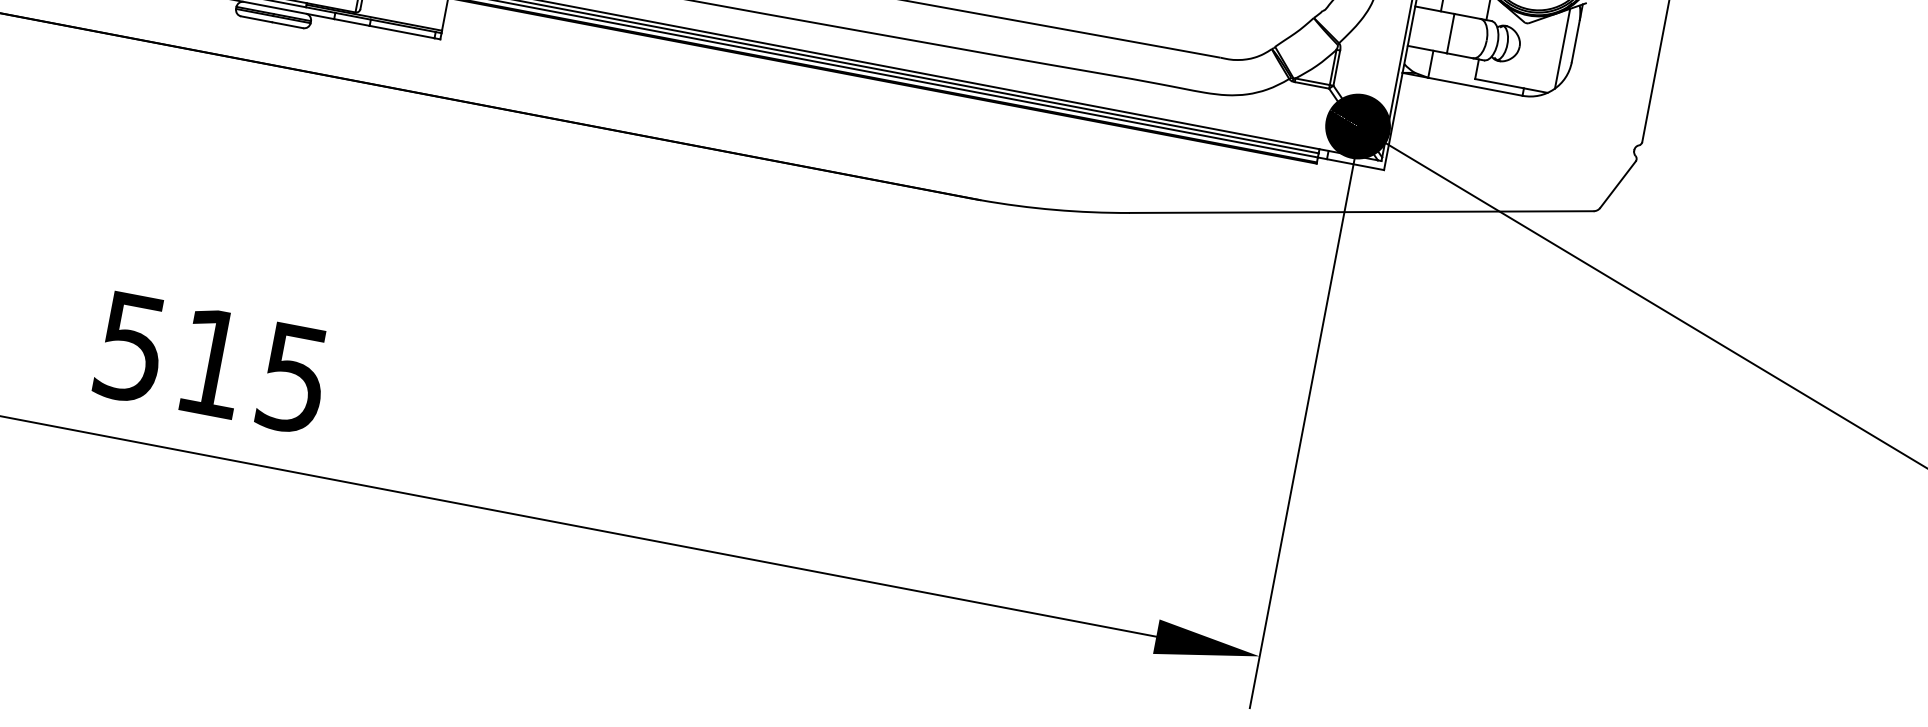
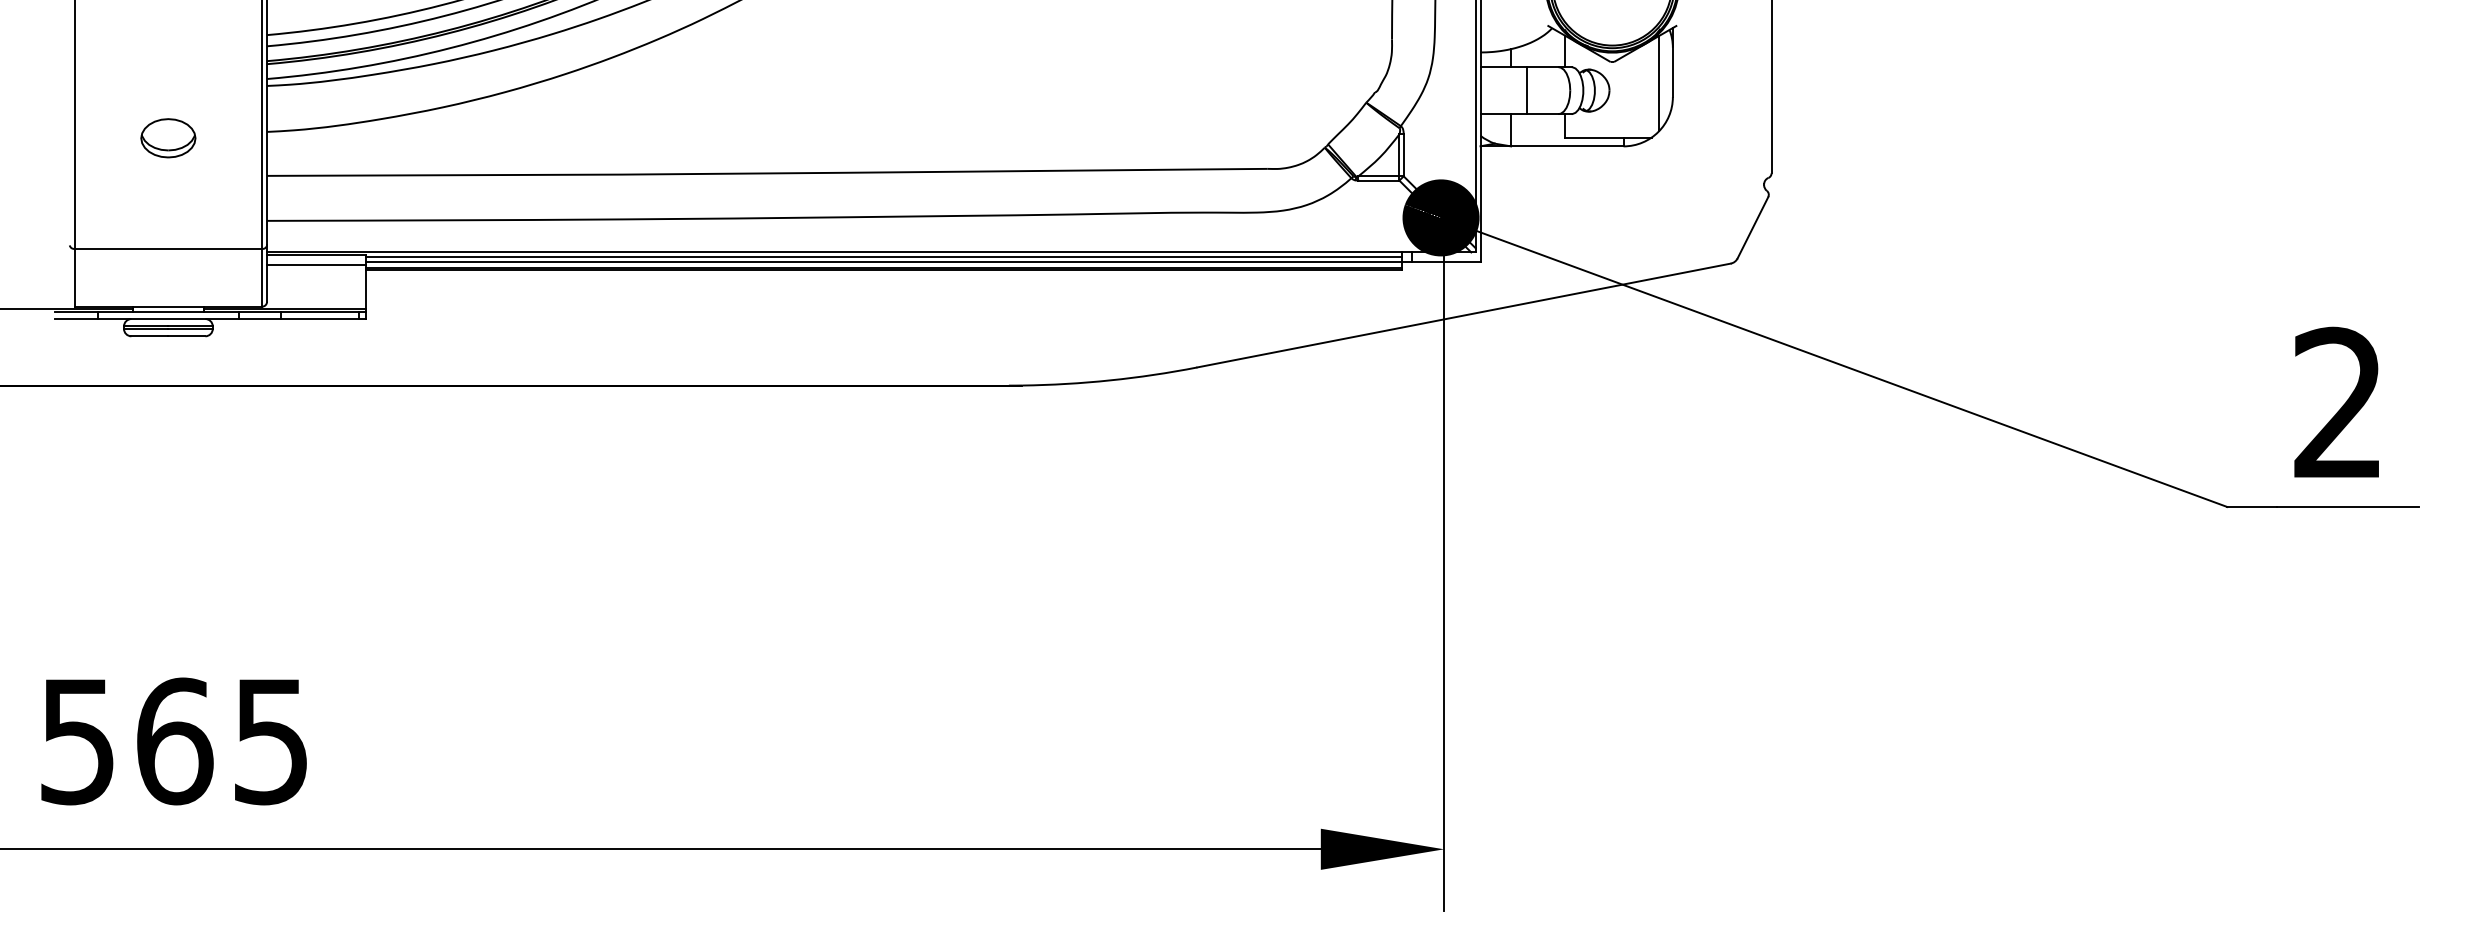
text: (213, 363) -> (175, 741), 515 -> 565

